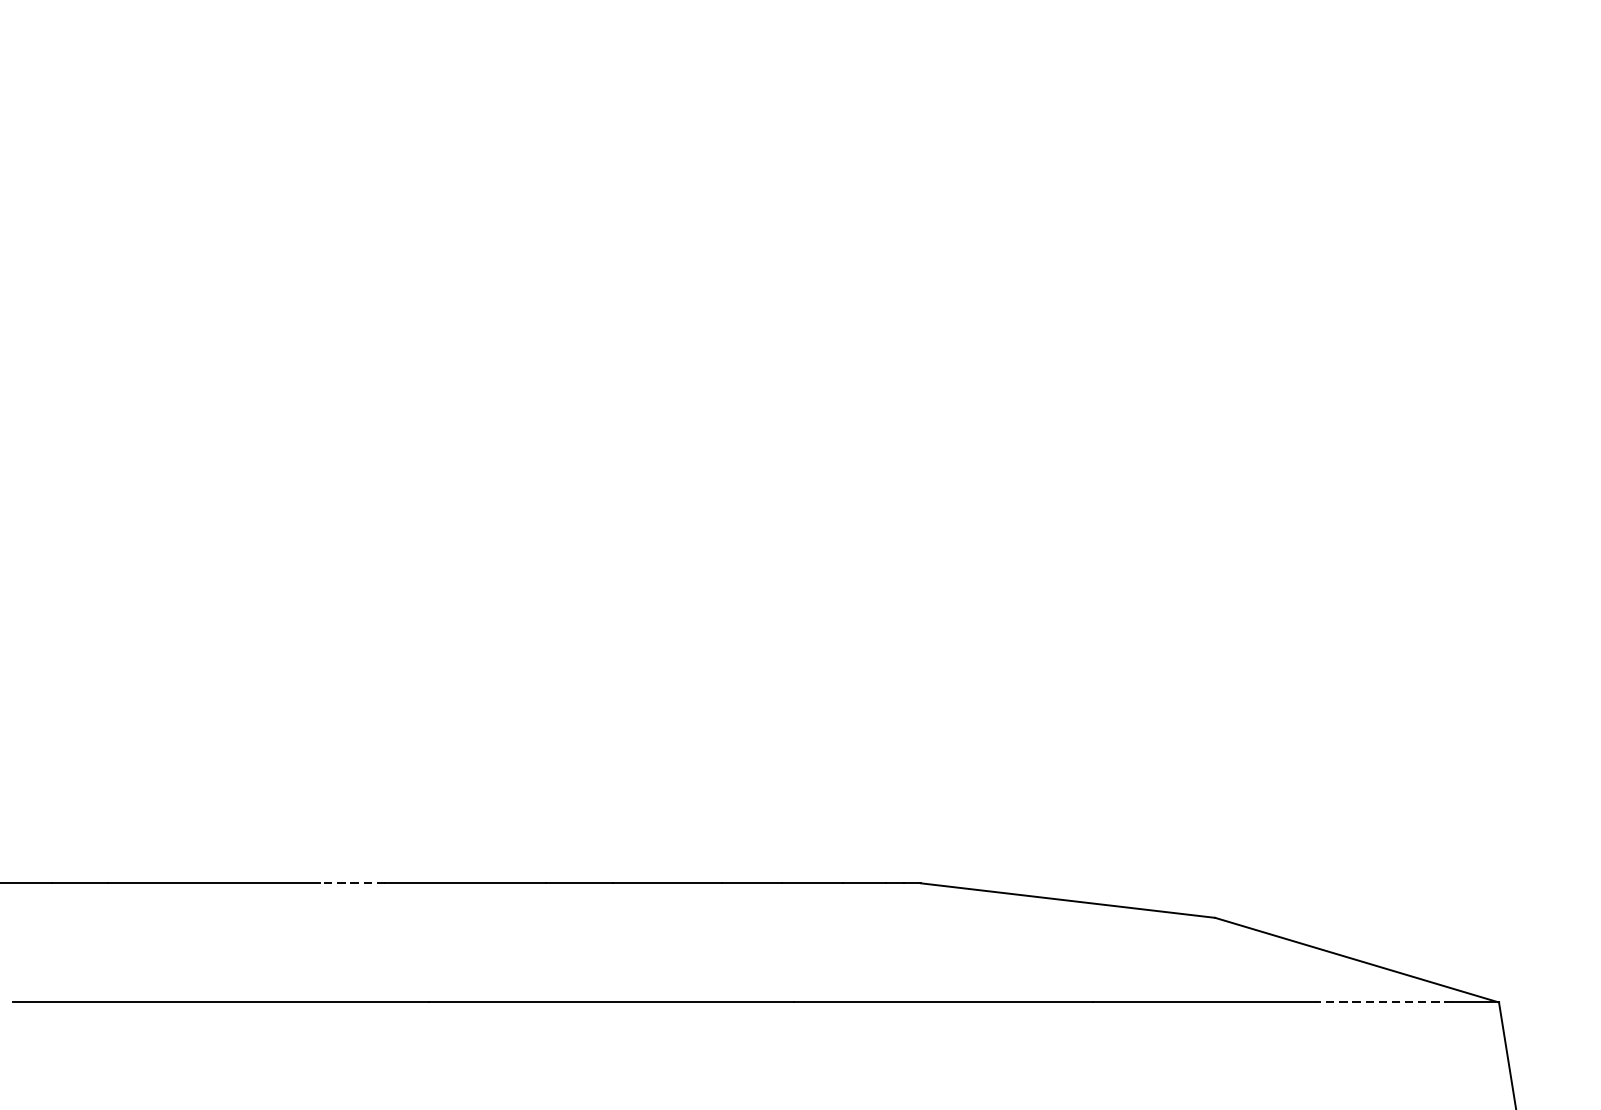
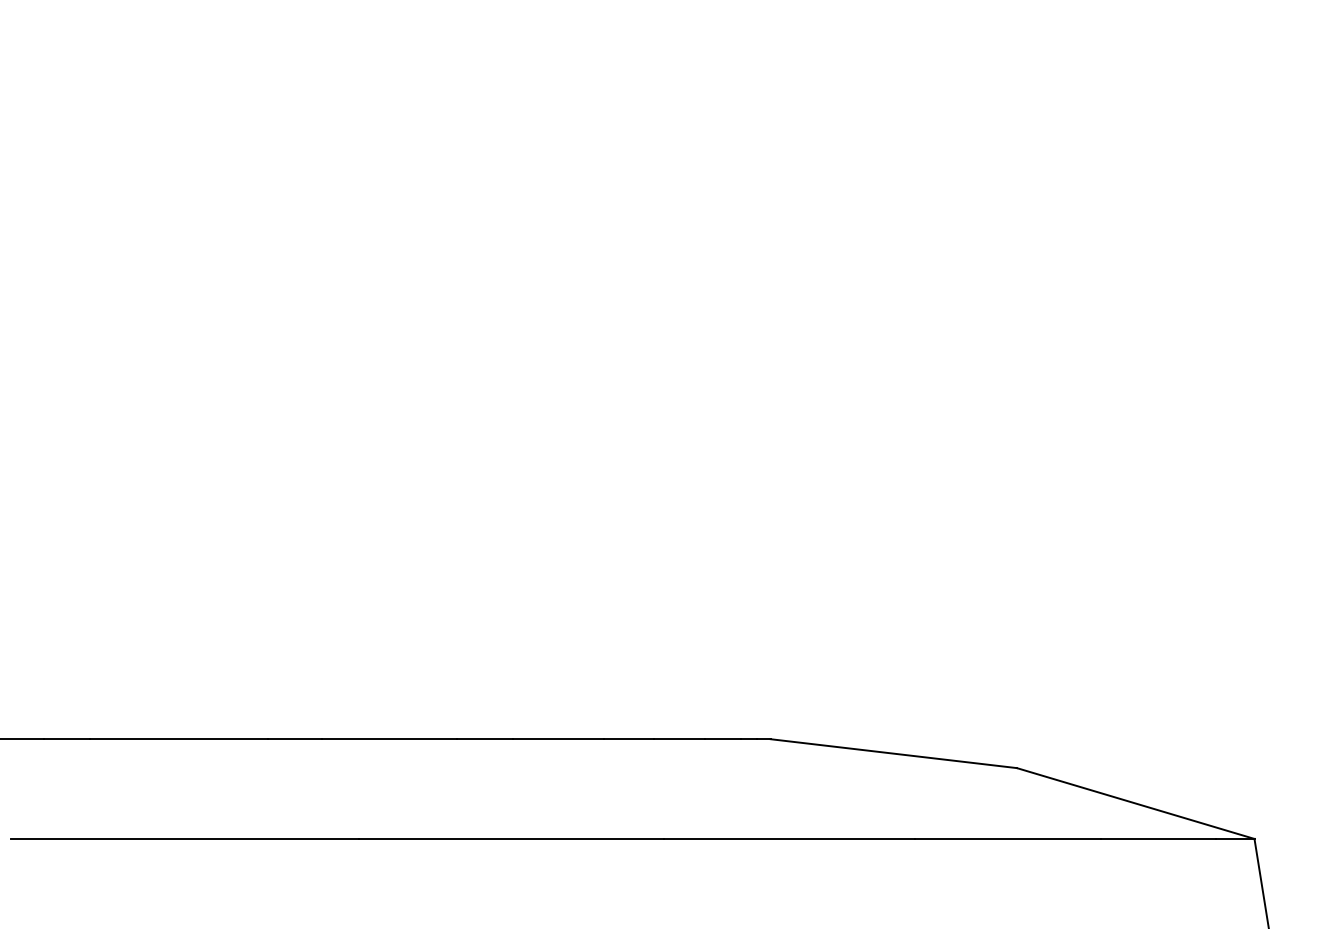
line: (351, 883) -> (294, 739), dashed -> solid
line: (1383, 1001) -> (1157, 838), dashed -> solid

